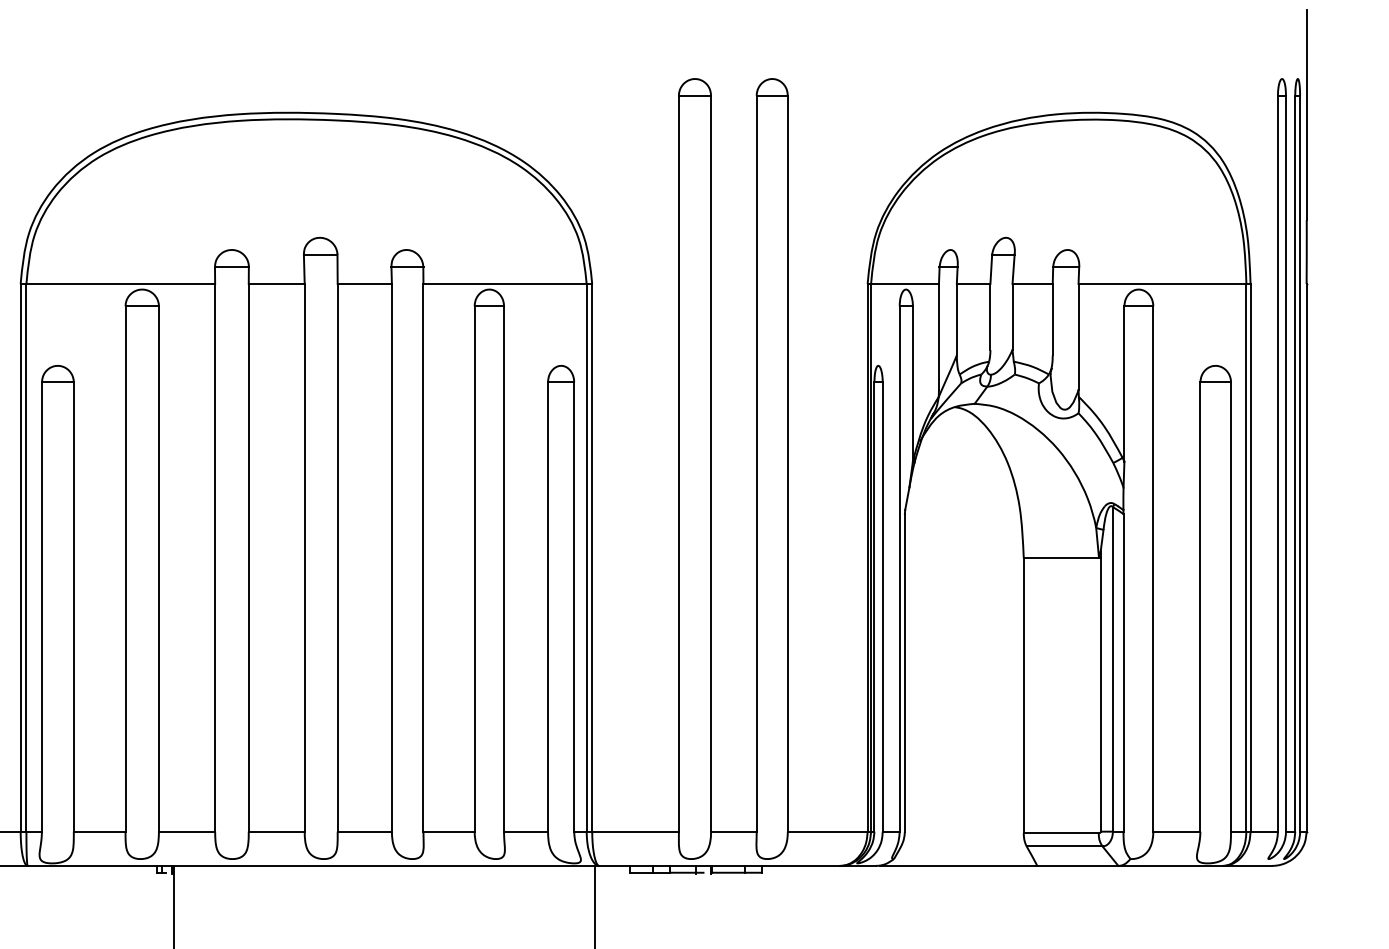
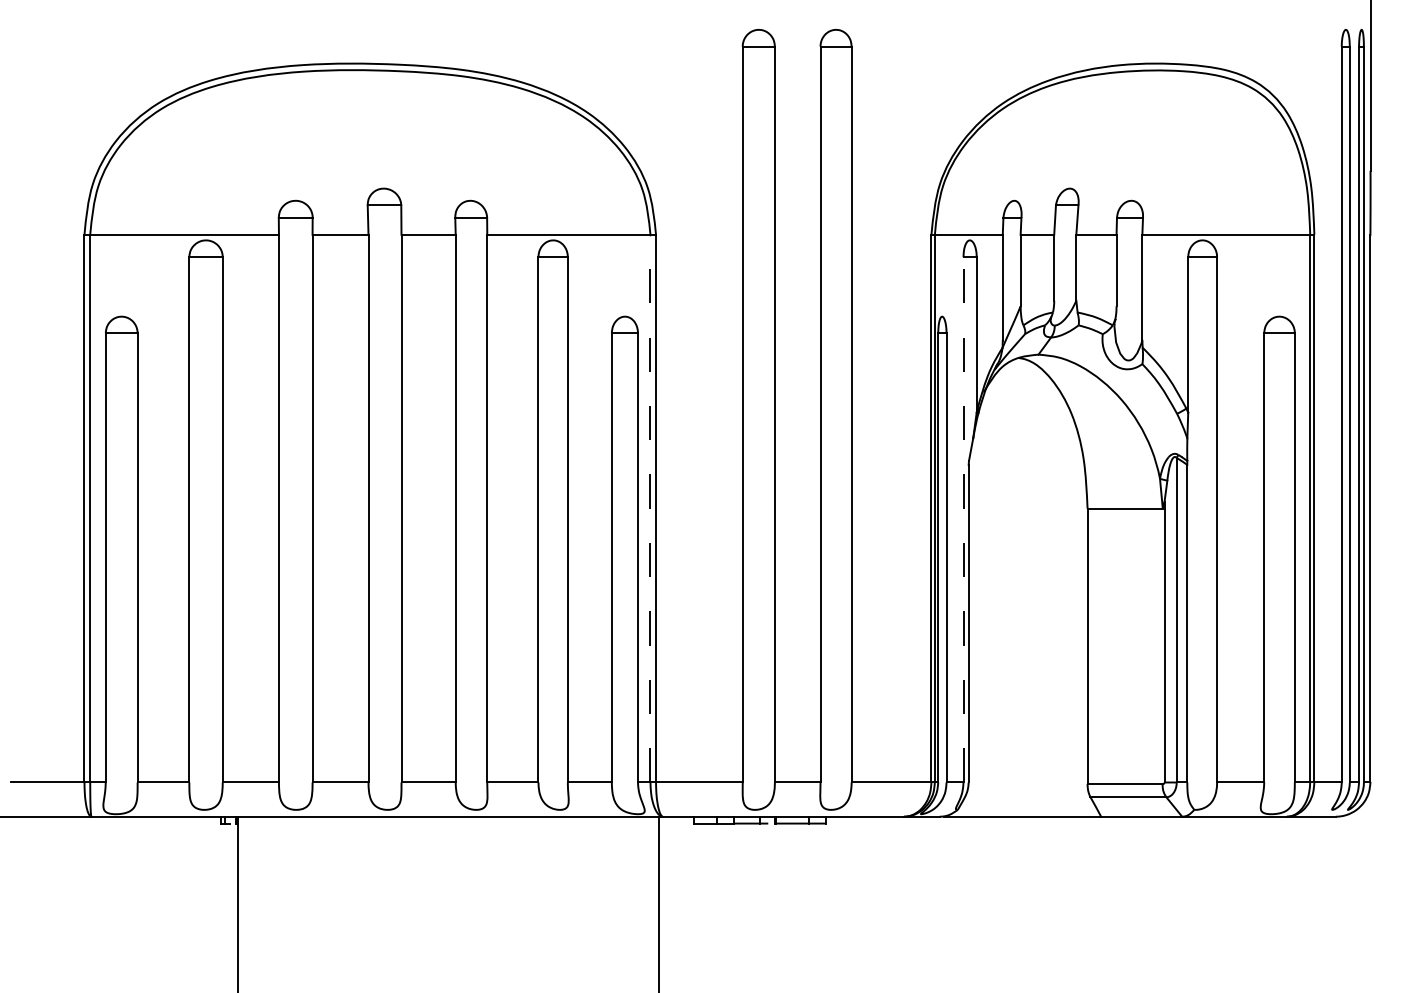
line: (586, 557) -> (650, 508), solid -> dashed
line: (899, 568) -> (963, 519), solid -> dashed

